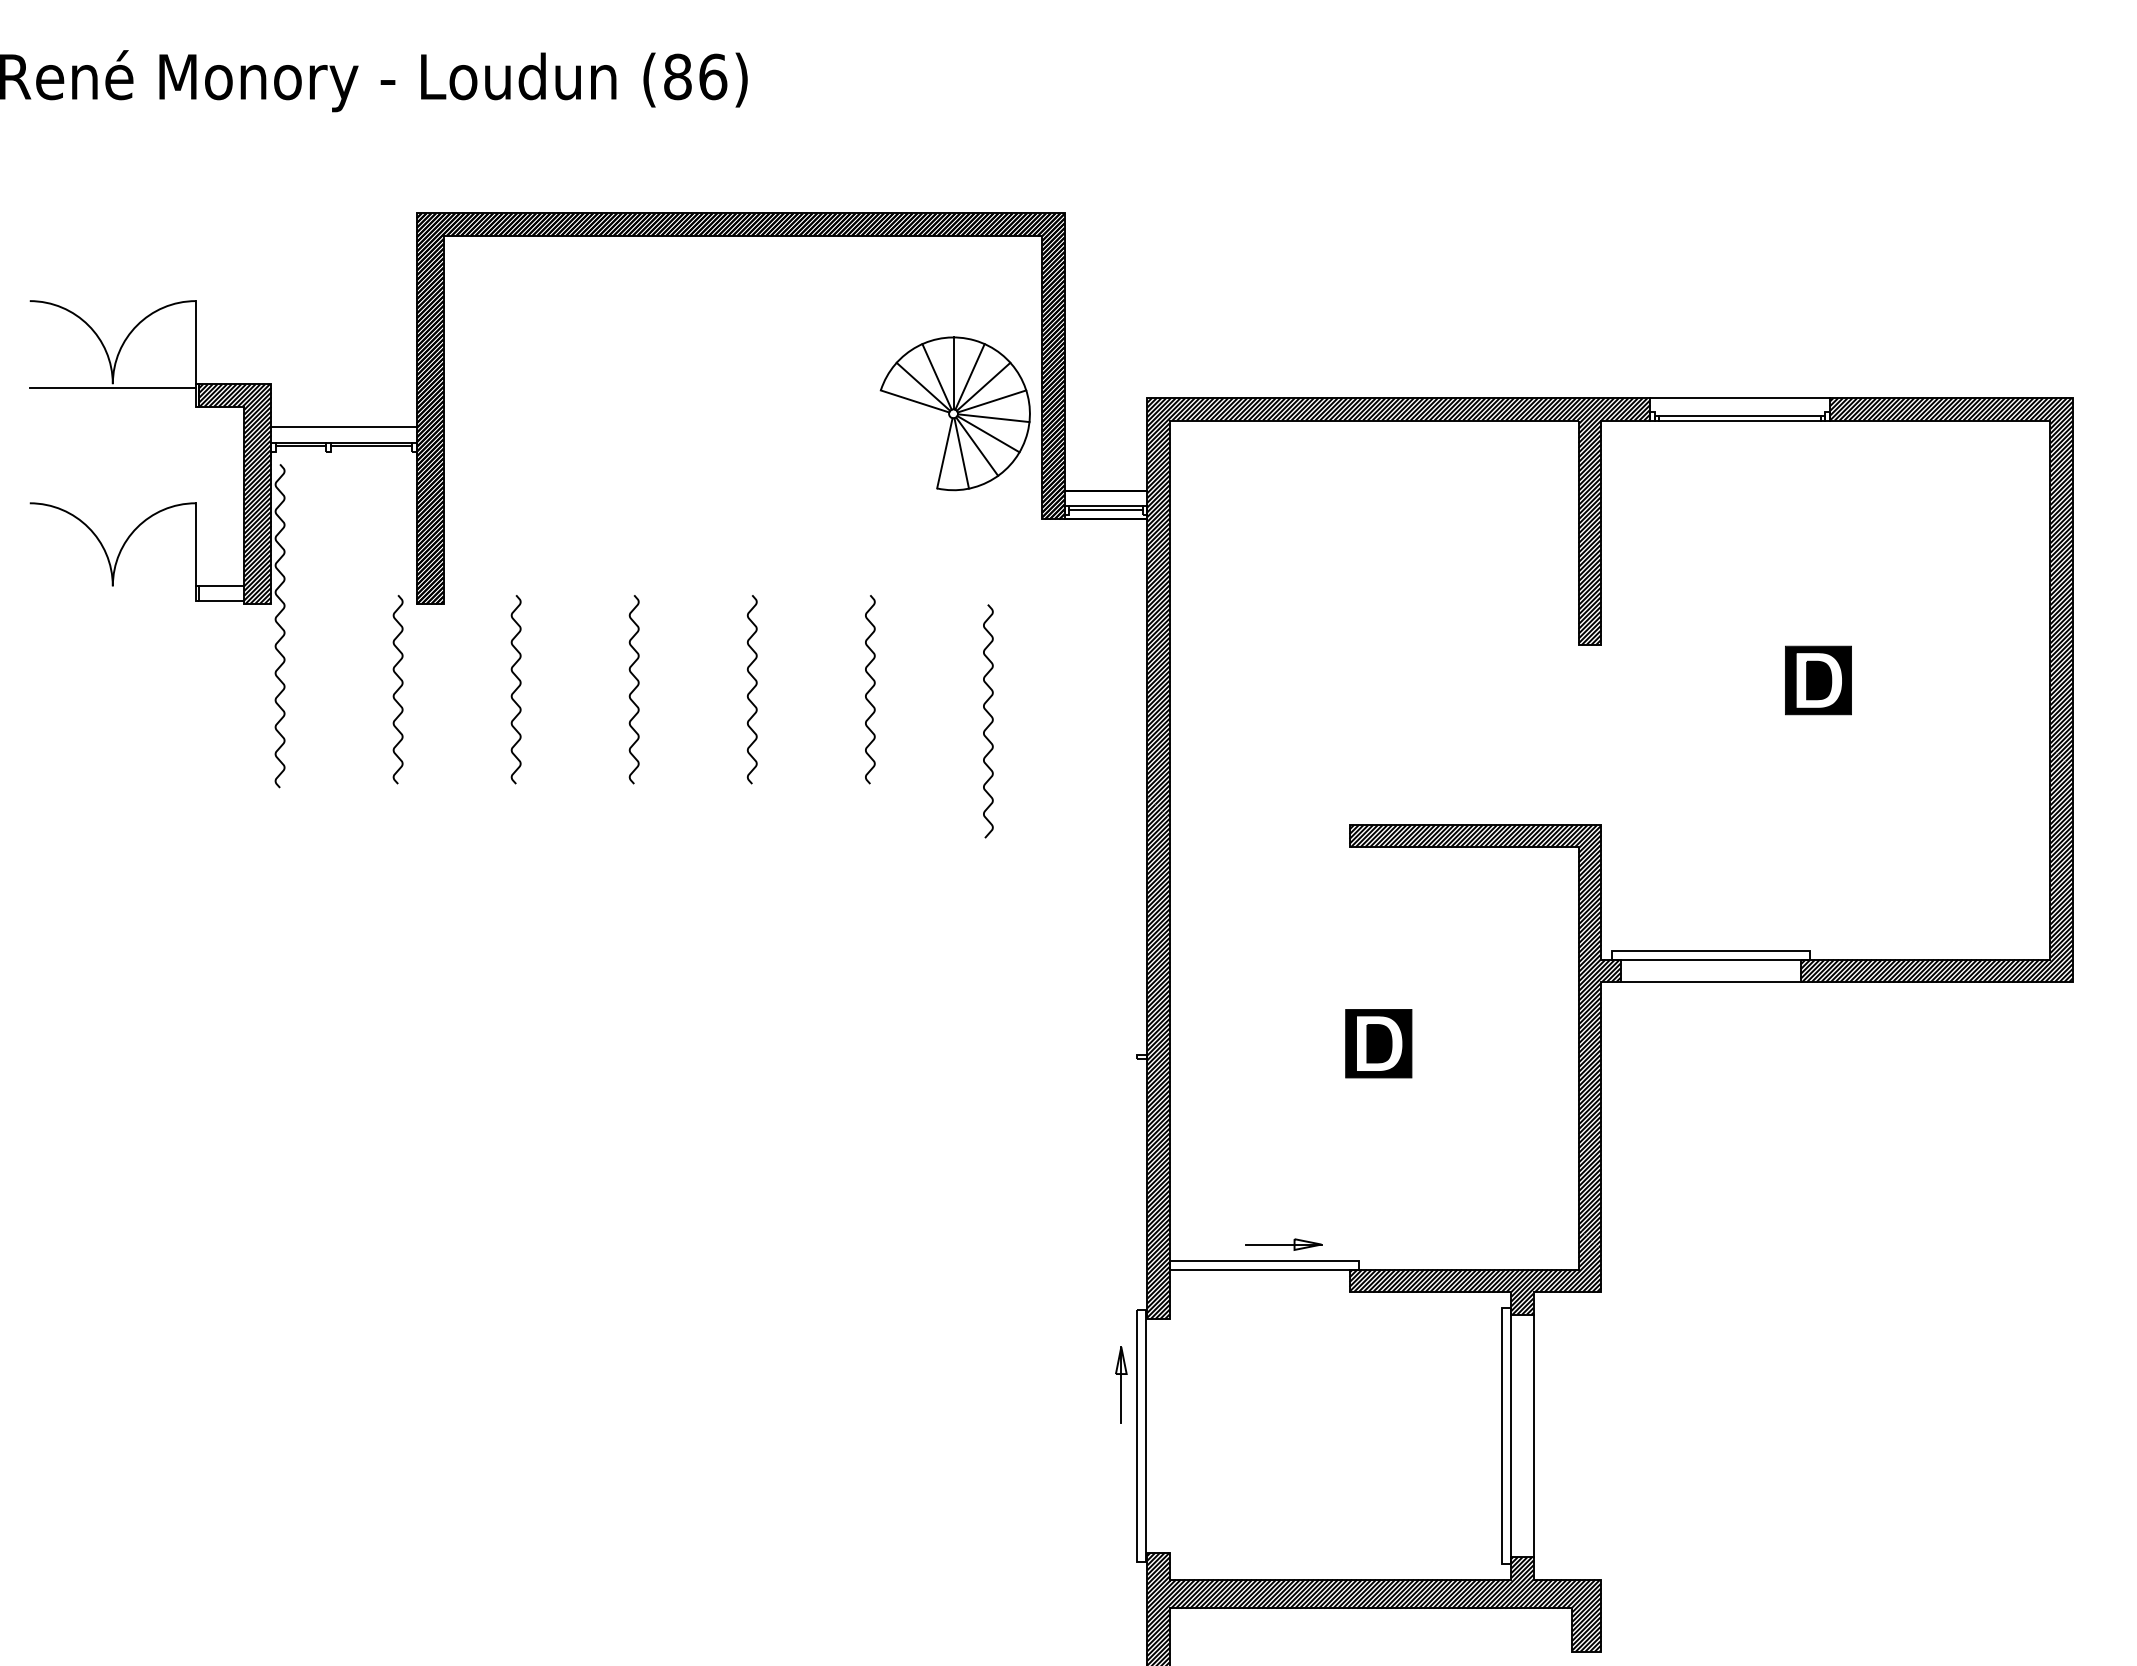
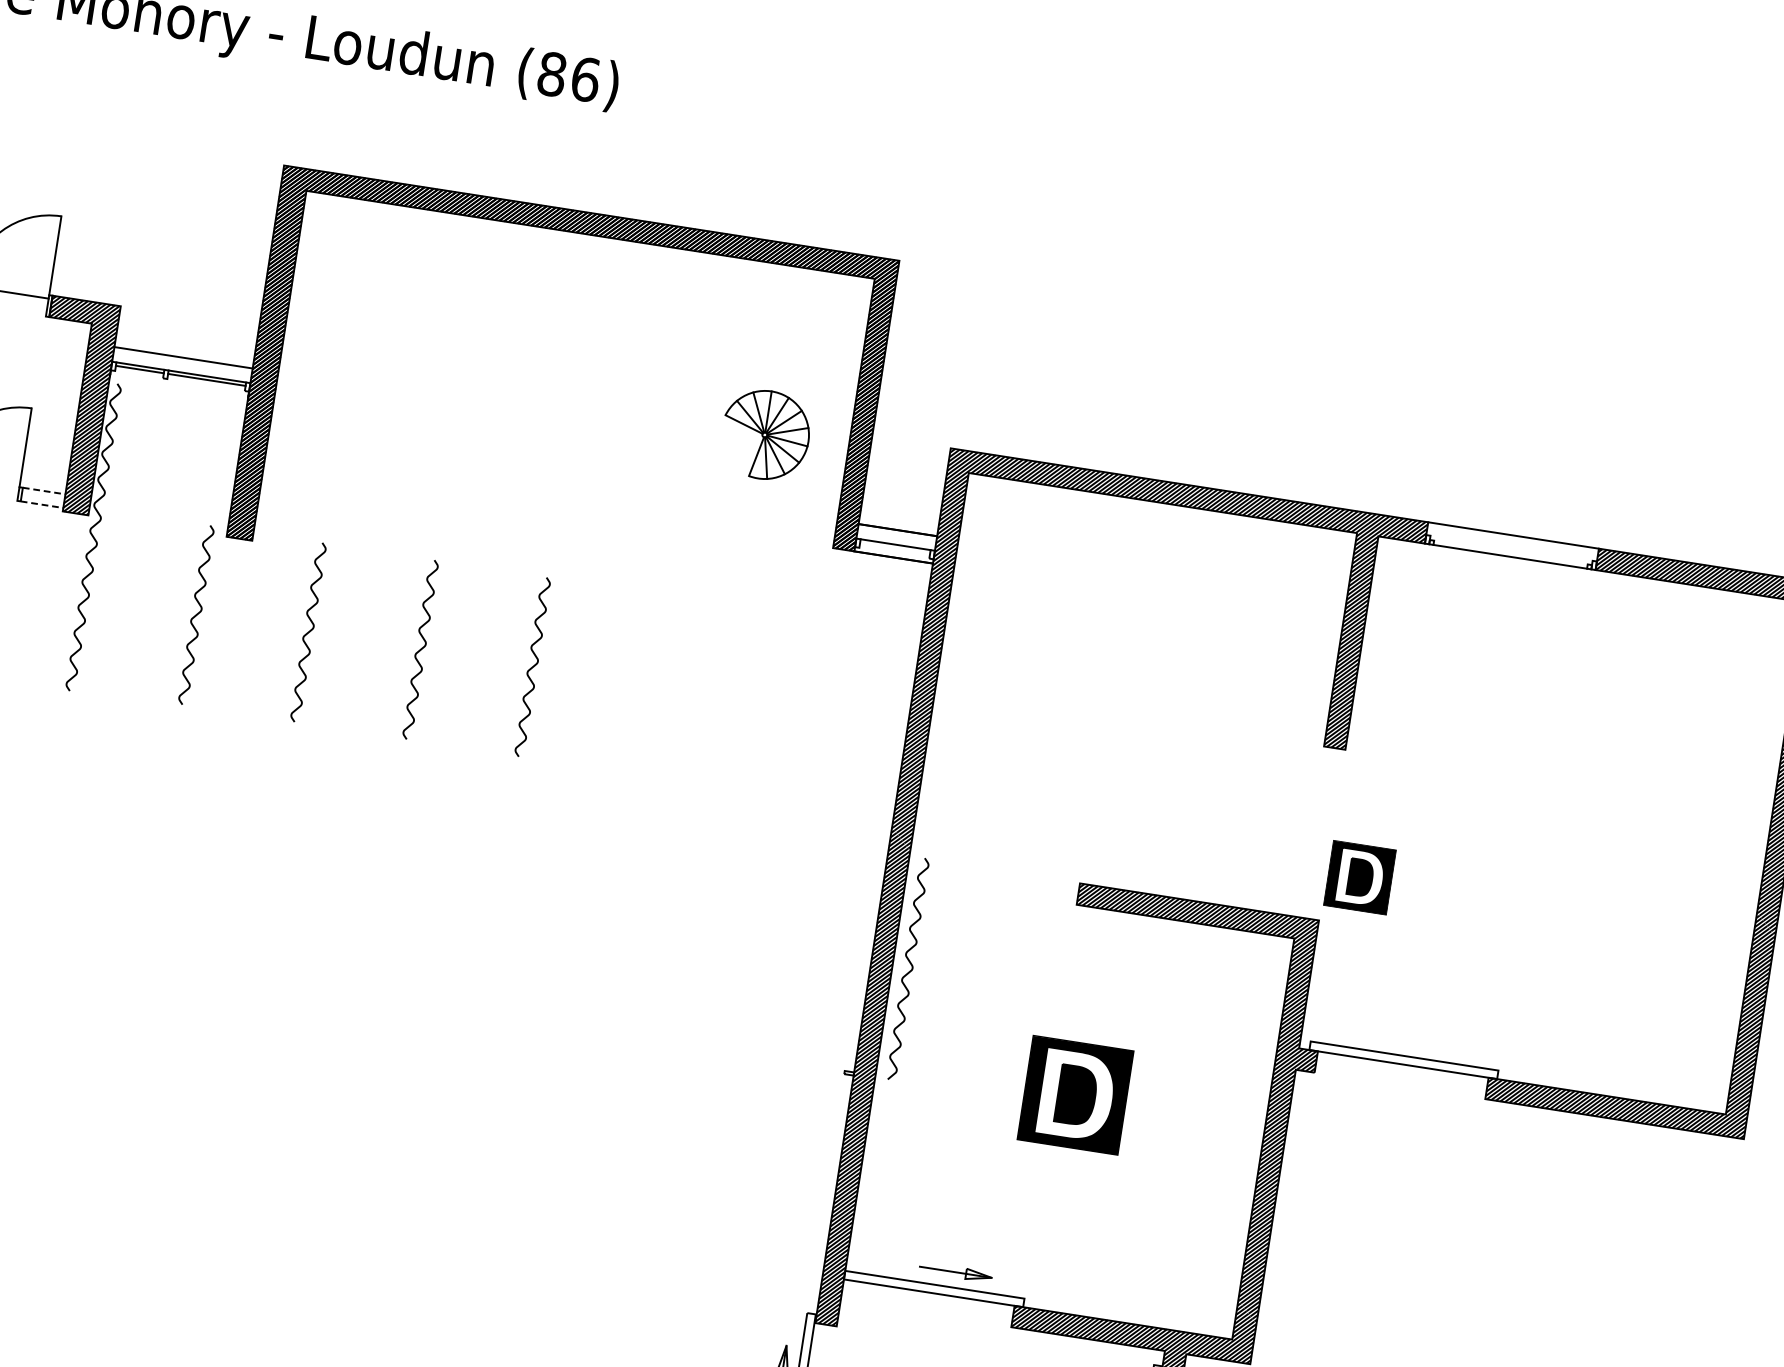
part: (954, 413) -> (765, 434), size x0.6
line: (1739, 416) -> (1510, 552), removed
line: (1105, 509) -> (894, 548), removed
line: (222, 586) -> (44, 491), solid -> dashed
line: (222, 600) -> (42, 504), solid -> dashed
part: (1818, 680) -> (1359, 877), moved
curve: (870, 689) -> (645, 684), removed
curve: (990, 722) -> (909, 970), moved
line: (1710, 982) -> (1399, 1086), removed
part: (1378, 1043) -> (1075, 1095), size x1.6

